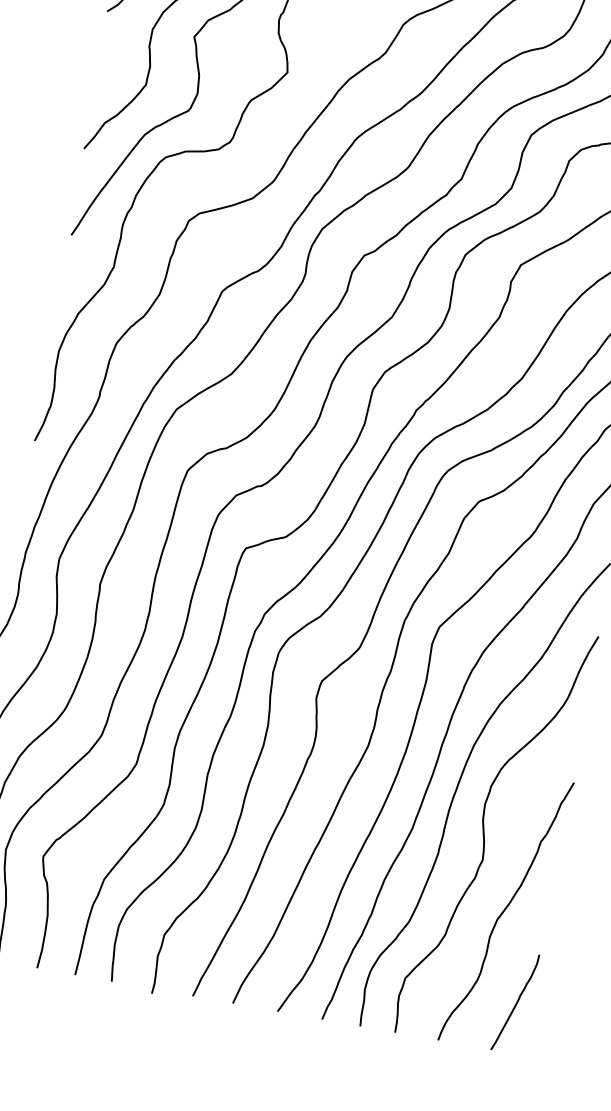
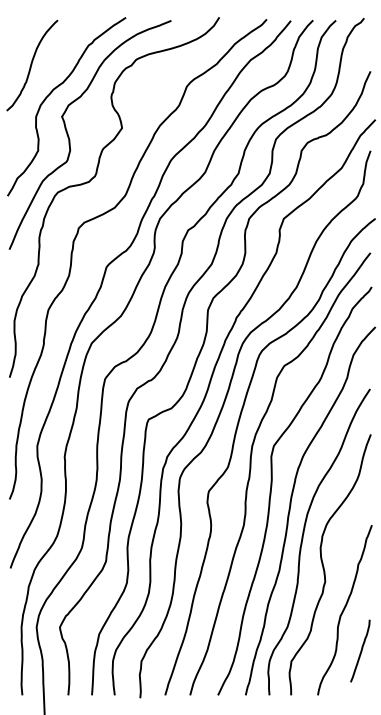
curve: (515, 1001) -> (360, 650), moved

